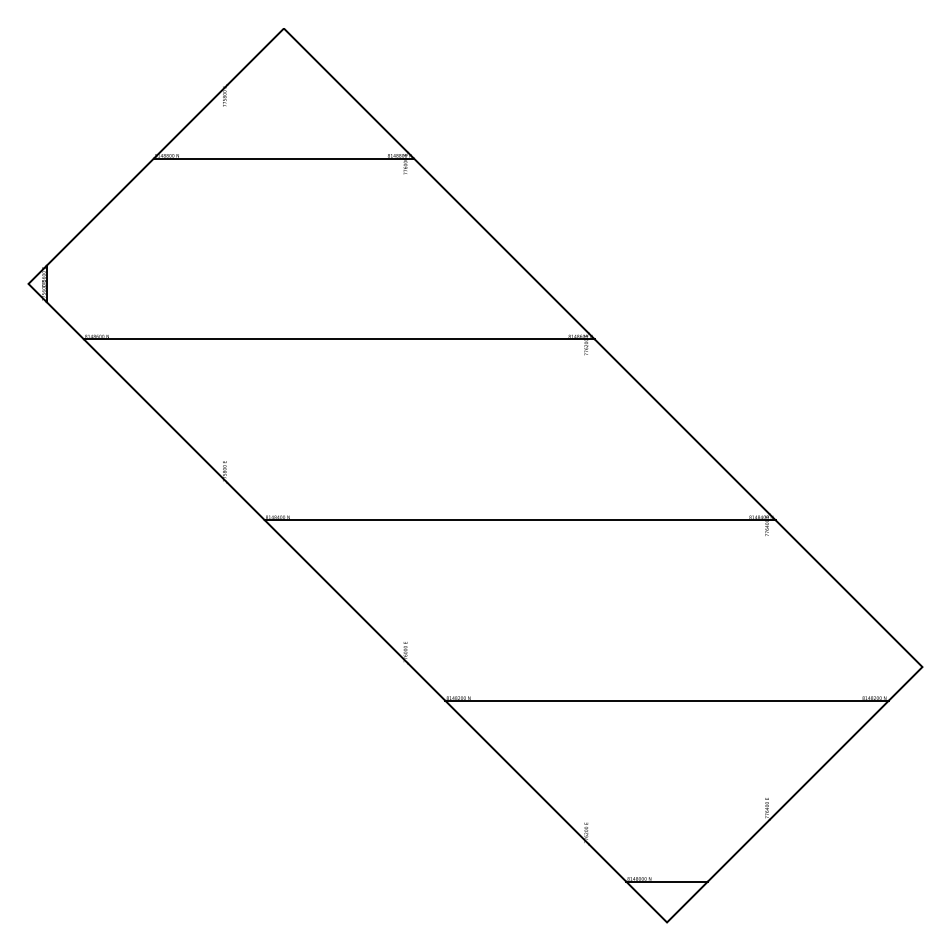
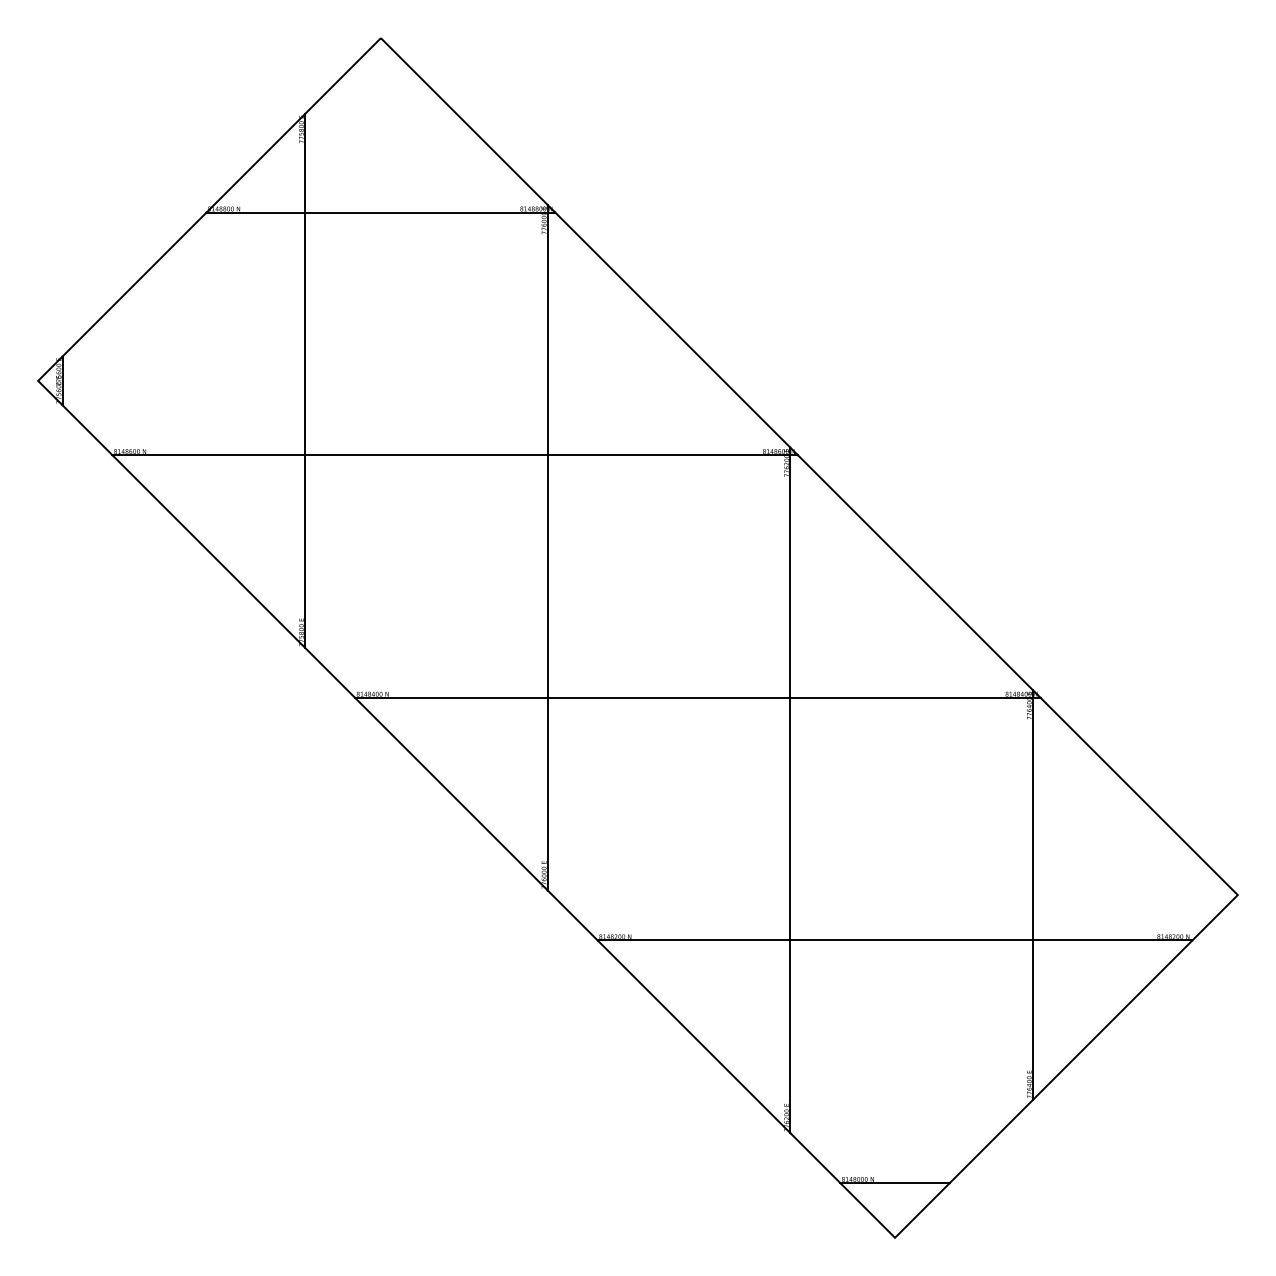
line: (227, 283) -> (305, 380), added
line: (408, 407) -> (548, 546), added
line: (589, 588) -> (790, 789), added
line: (769, 666) -> (1032, 894), added

